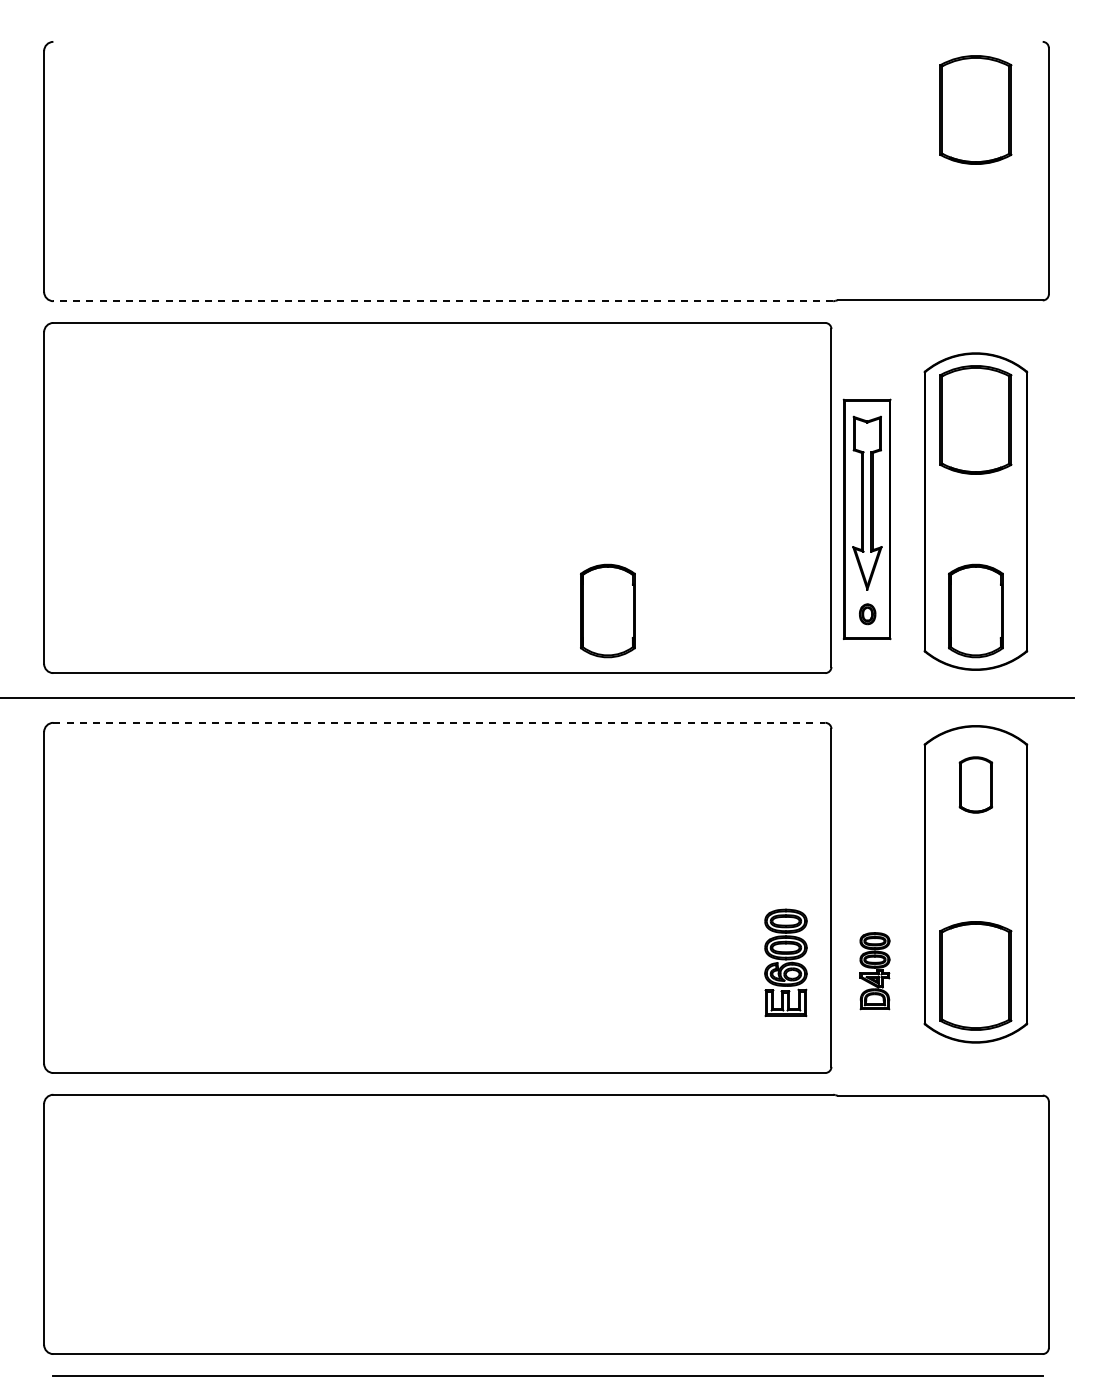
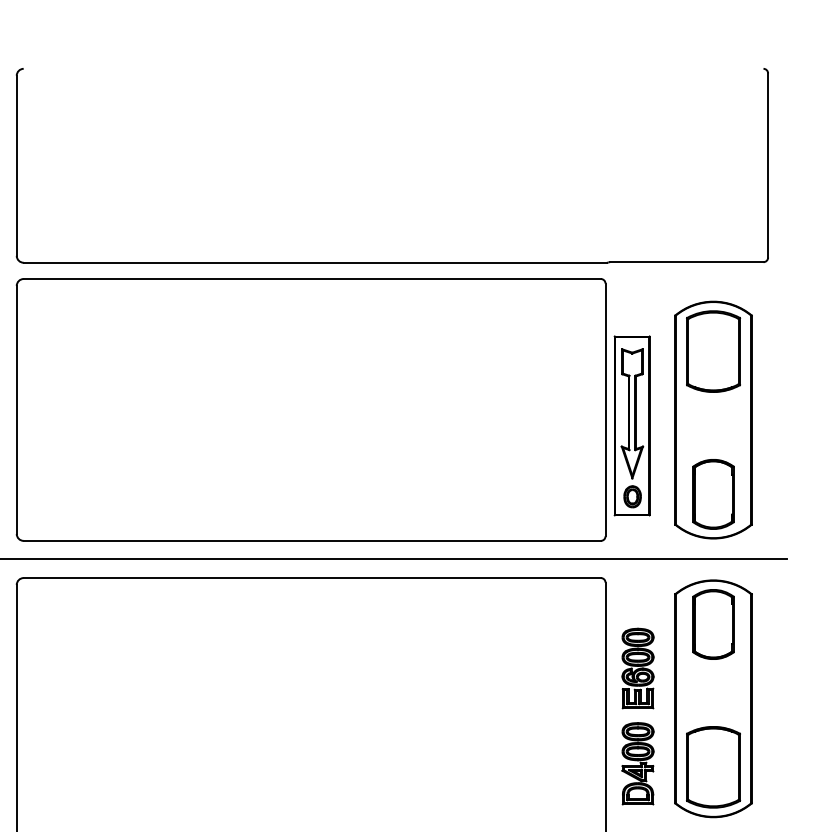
part: (975, 109) -> (713, 119), removed
line: (443, 301) -> (315, 262), dashed -> solid
part: (607, 610) -> (438, 494), removed
part: (867, 614) -> (632, 497), size x1.43
line: (439, 722) -> (312, 577), dashed -> solid
part: (975, 784) -> (713, 624), size x1.67
part: (785, 962) -> (637, 668), moved
part: (874, 970) -> (637, 763), size x1.43

